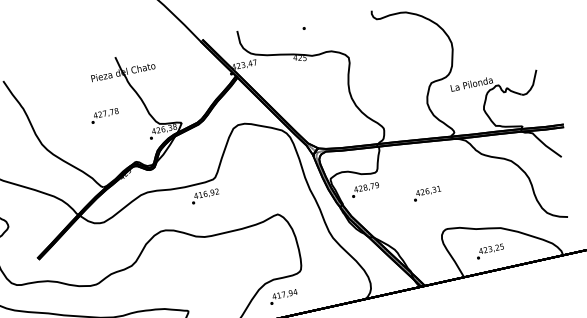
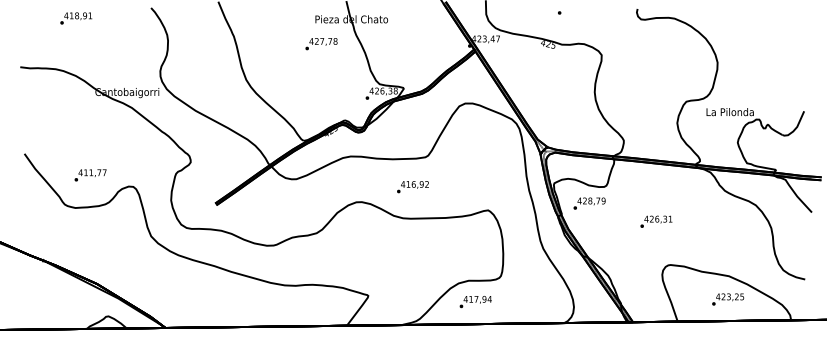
text: (104, 116) -> (321, 44), moved
text: (204, 196) -> (412, 187), moved
text: (490, 251) -> (728, 299), moved

